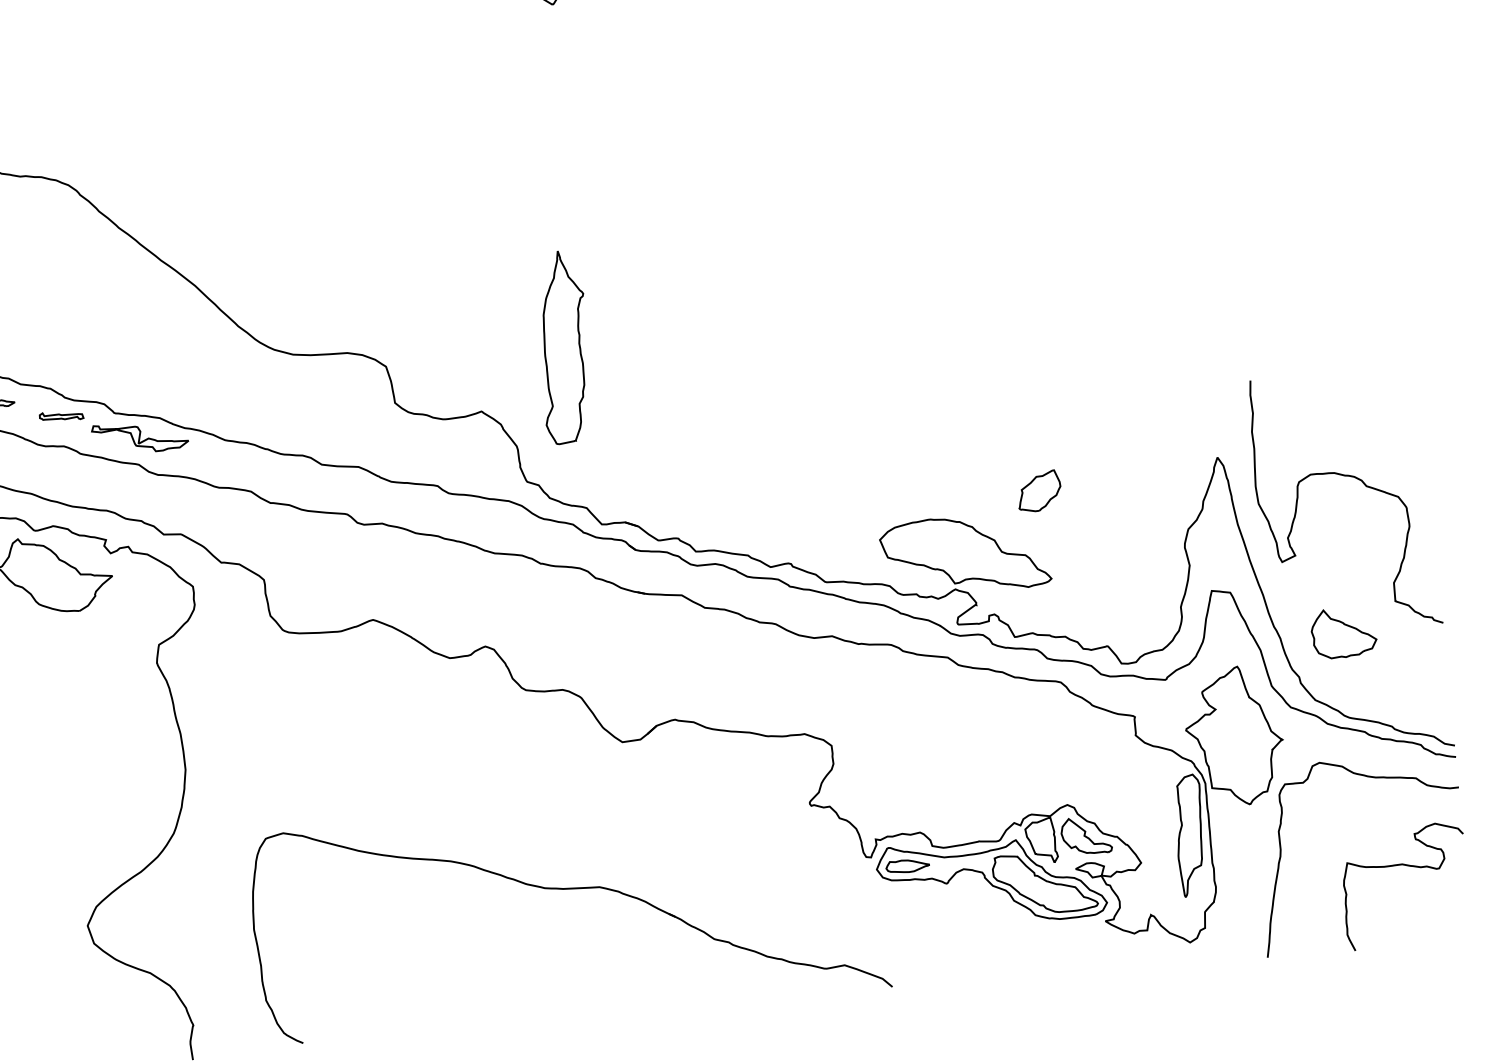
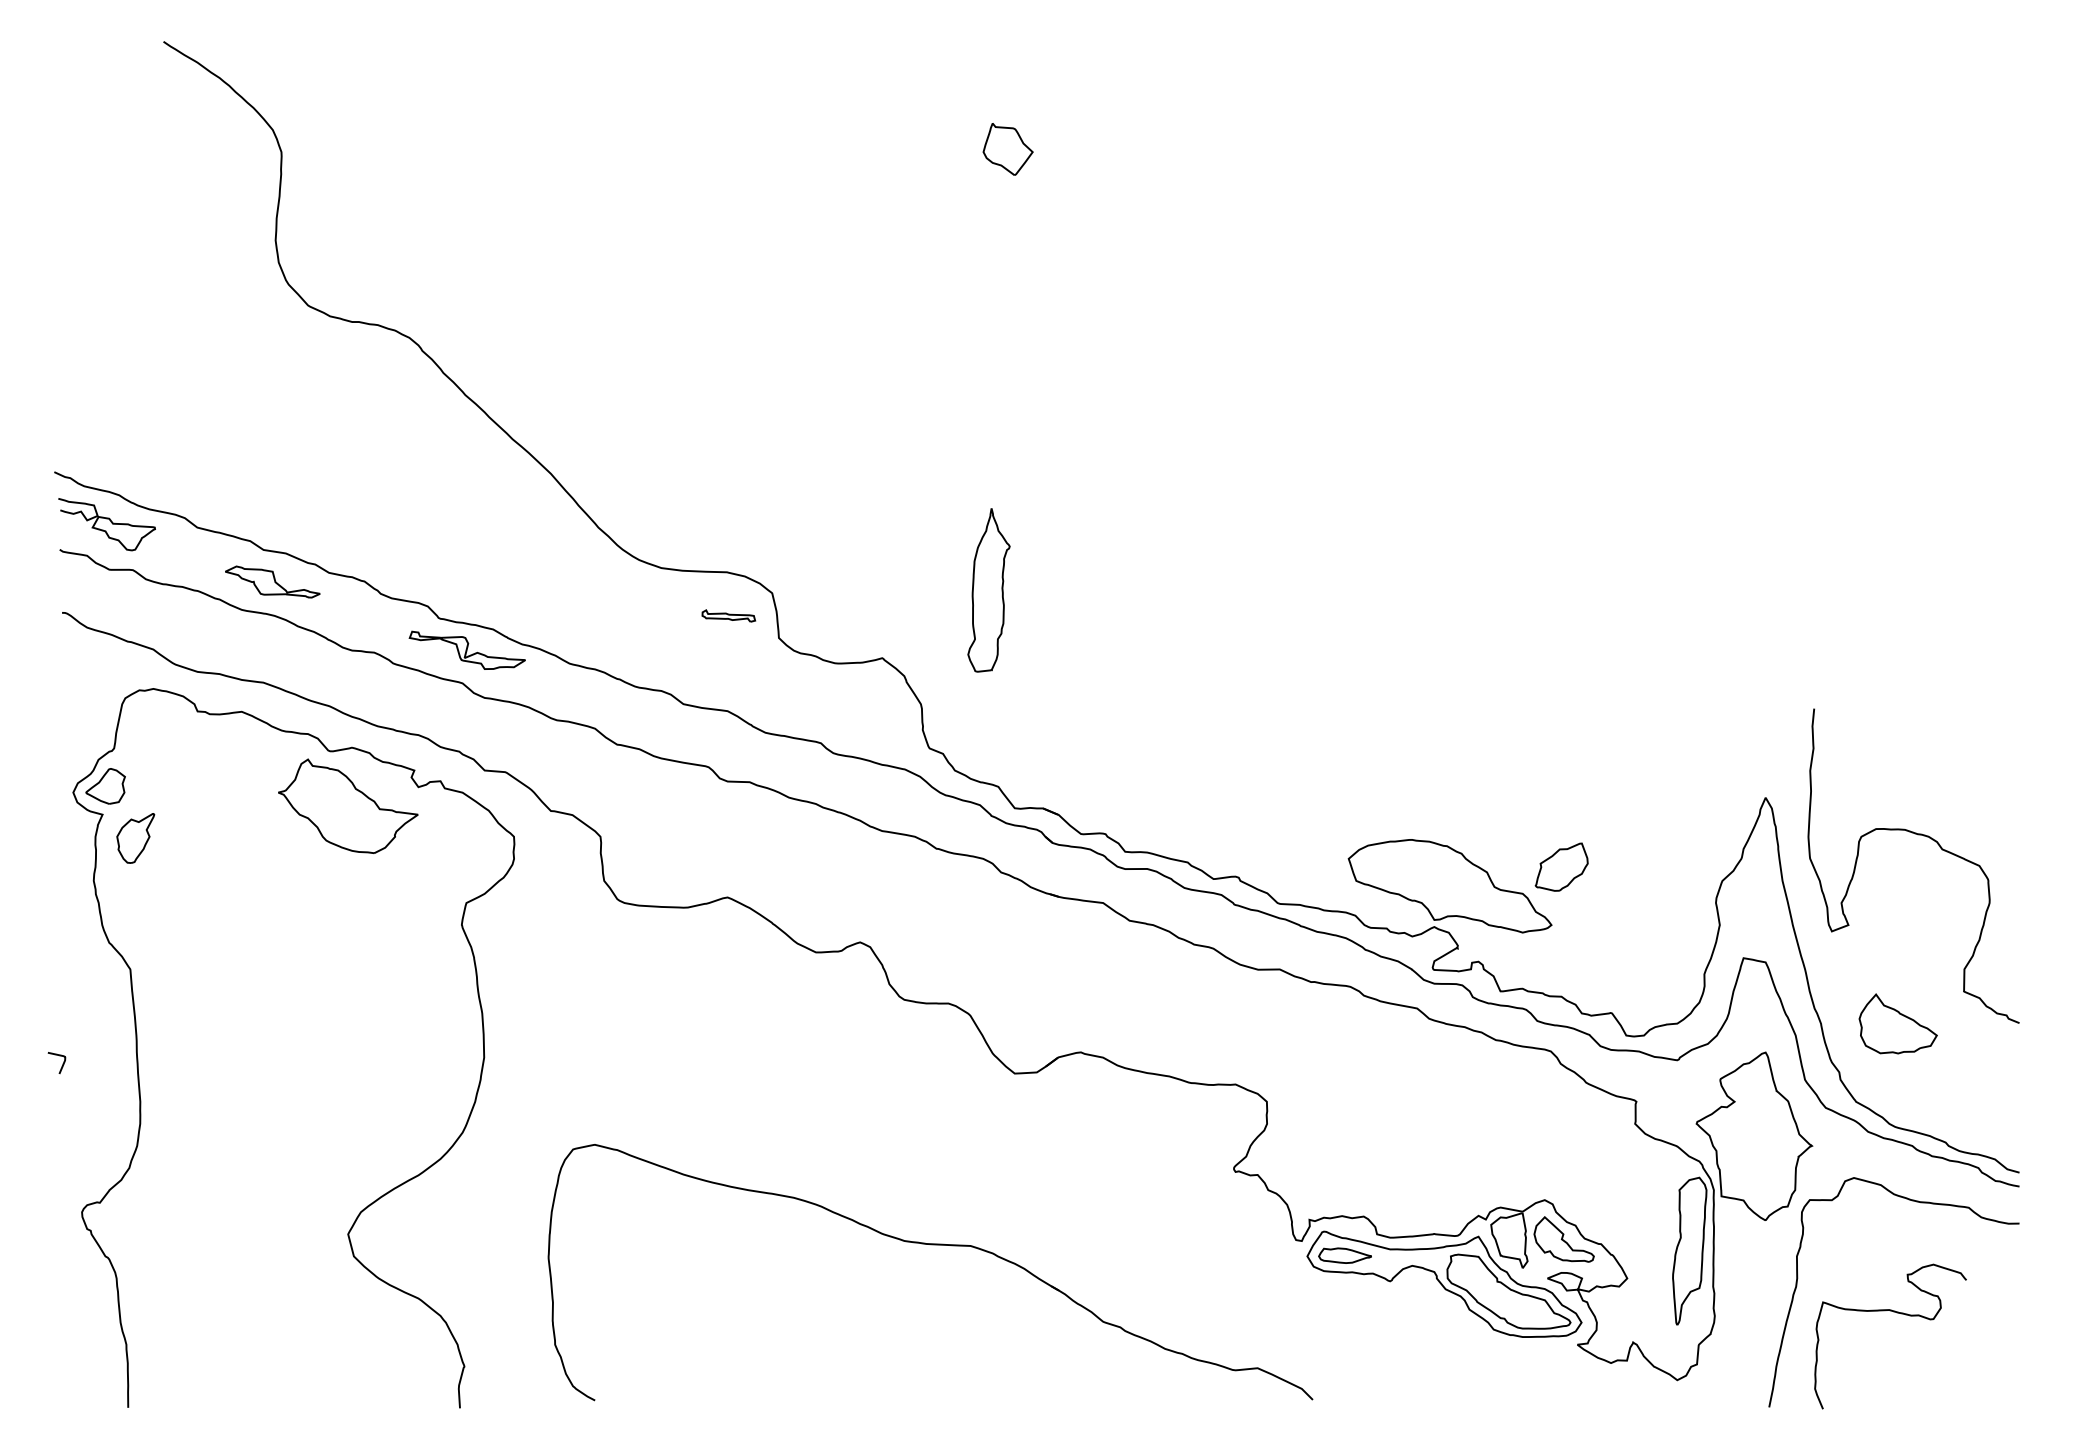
part: (563, 347) -> (988, 590), size x0.7
part: (61, 415) -> (728, 615), moved
part: (1039, 490) -> (1561, 866), moved
curve: (1408, 866) -> (1896, 1313), moved

